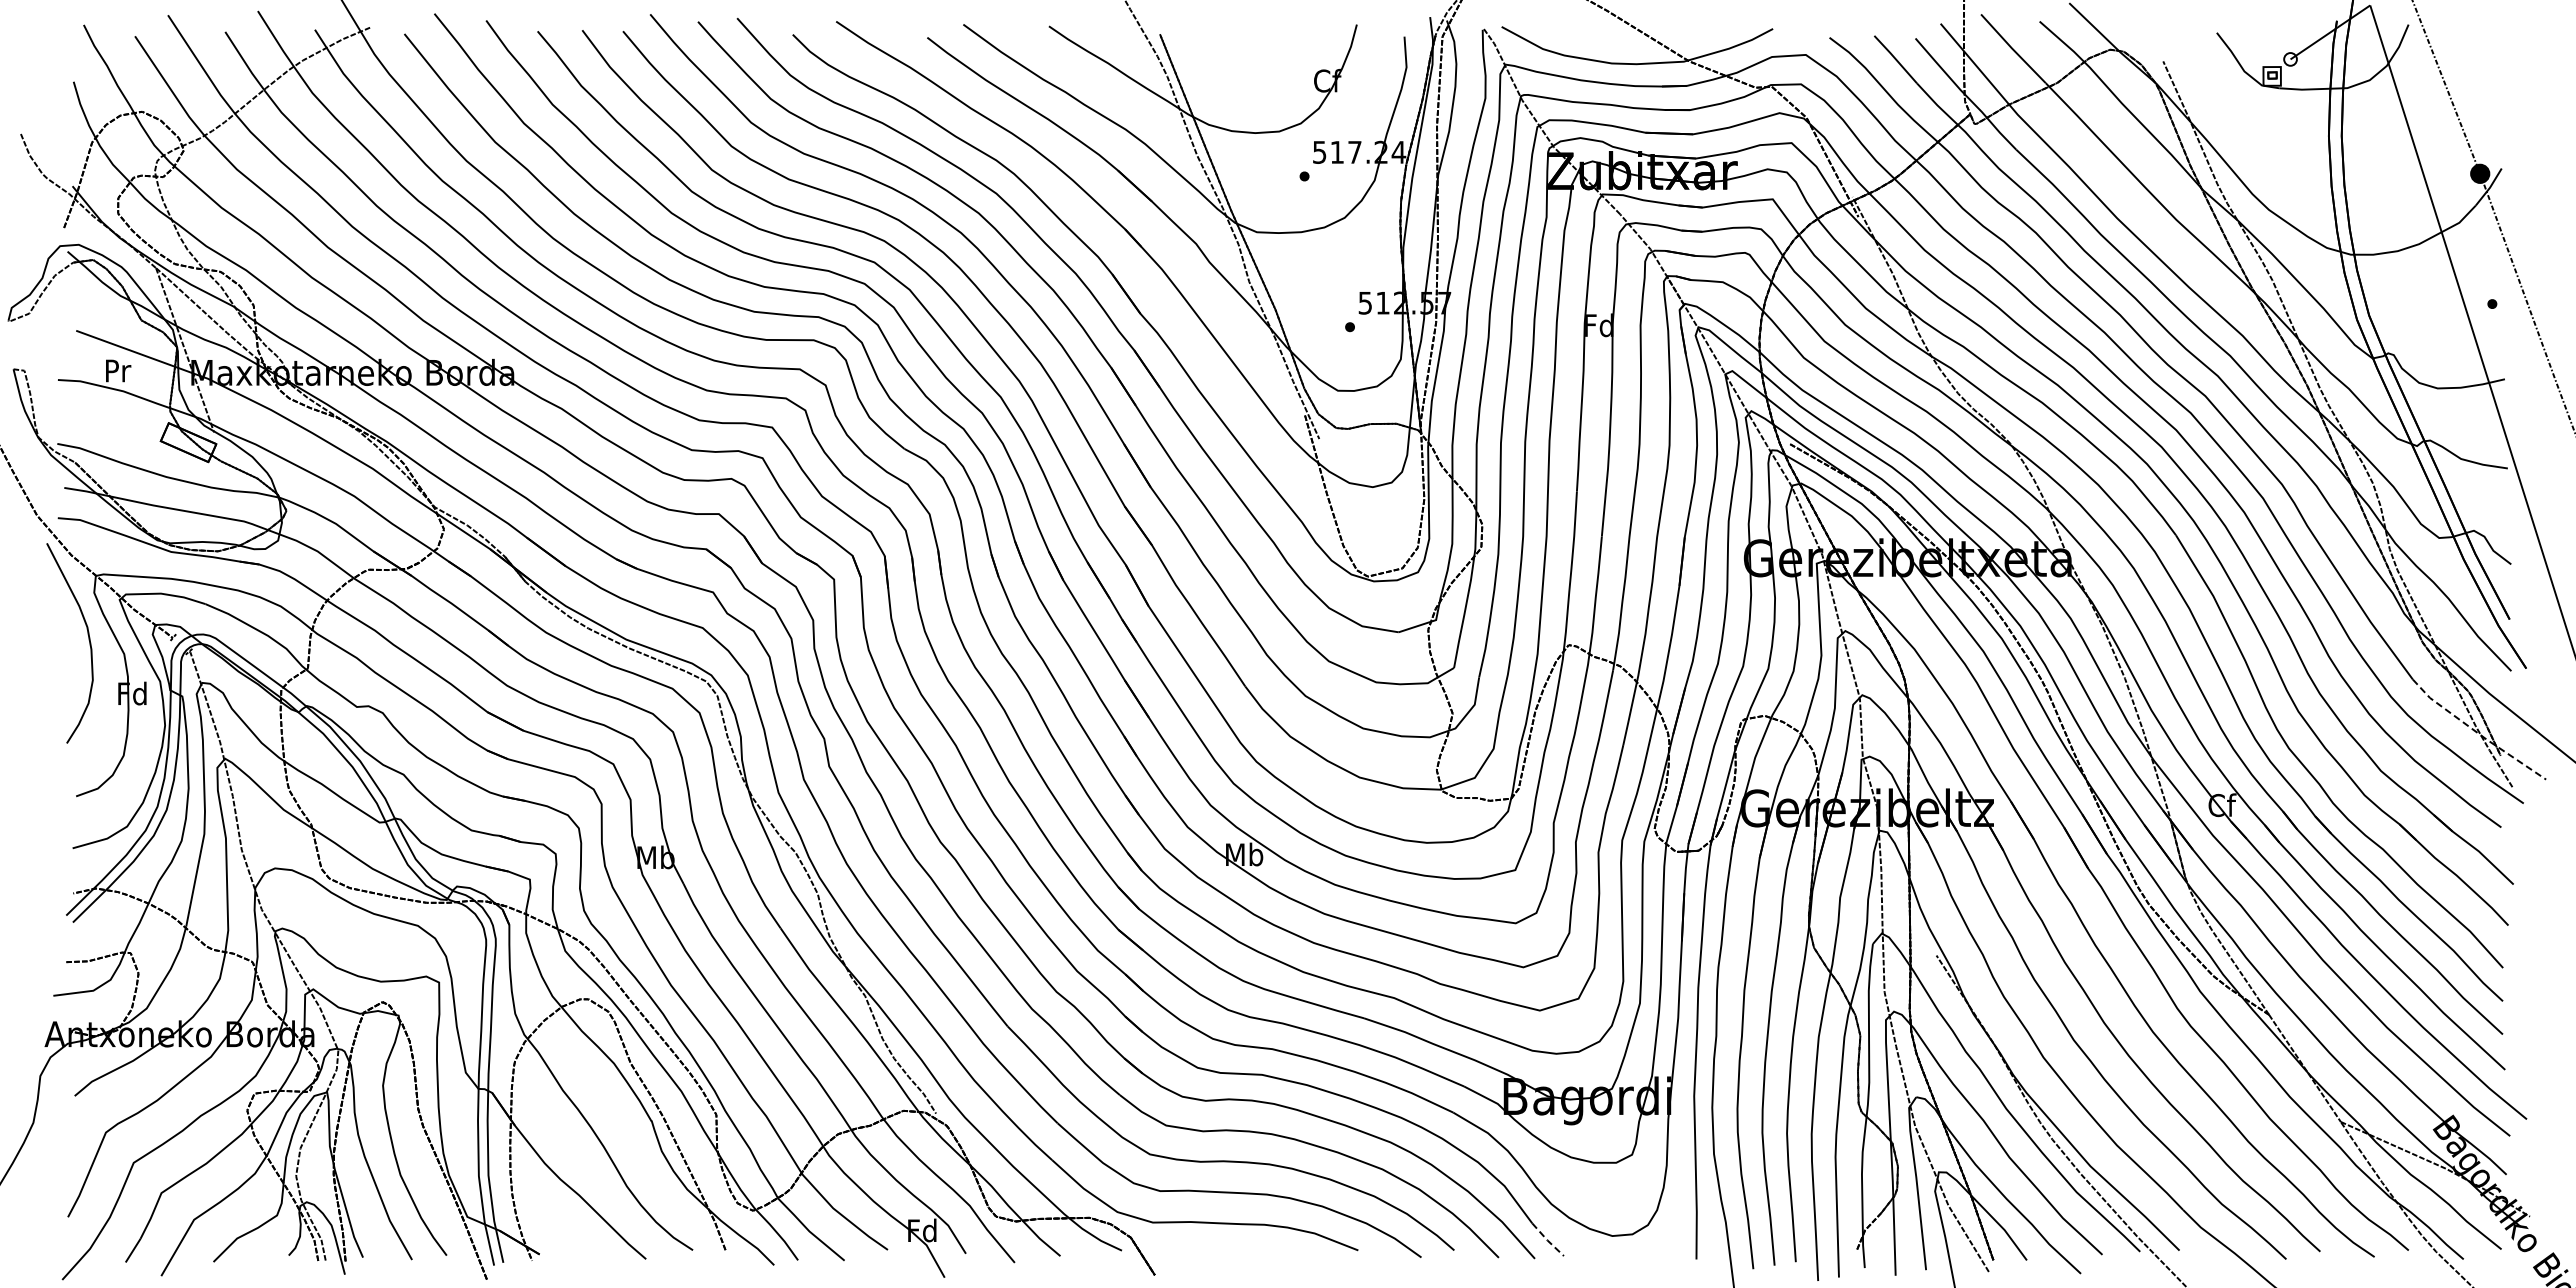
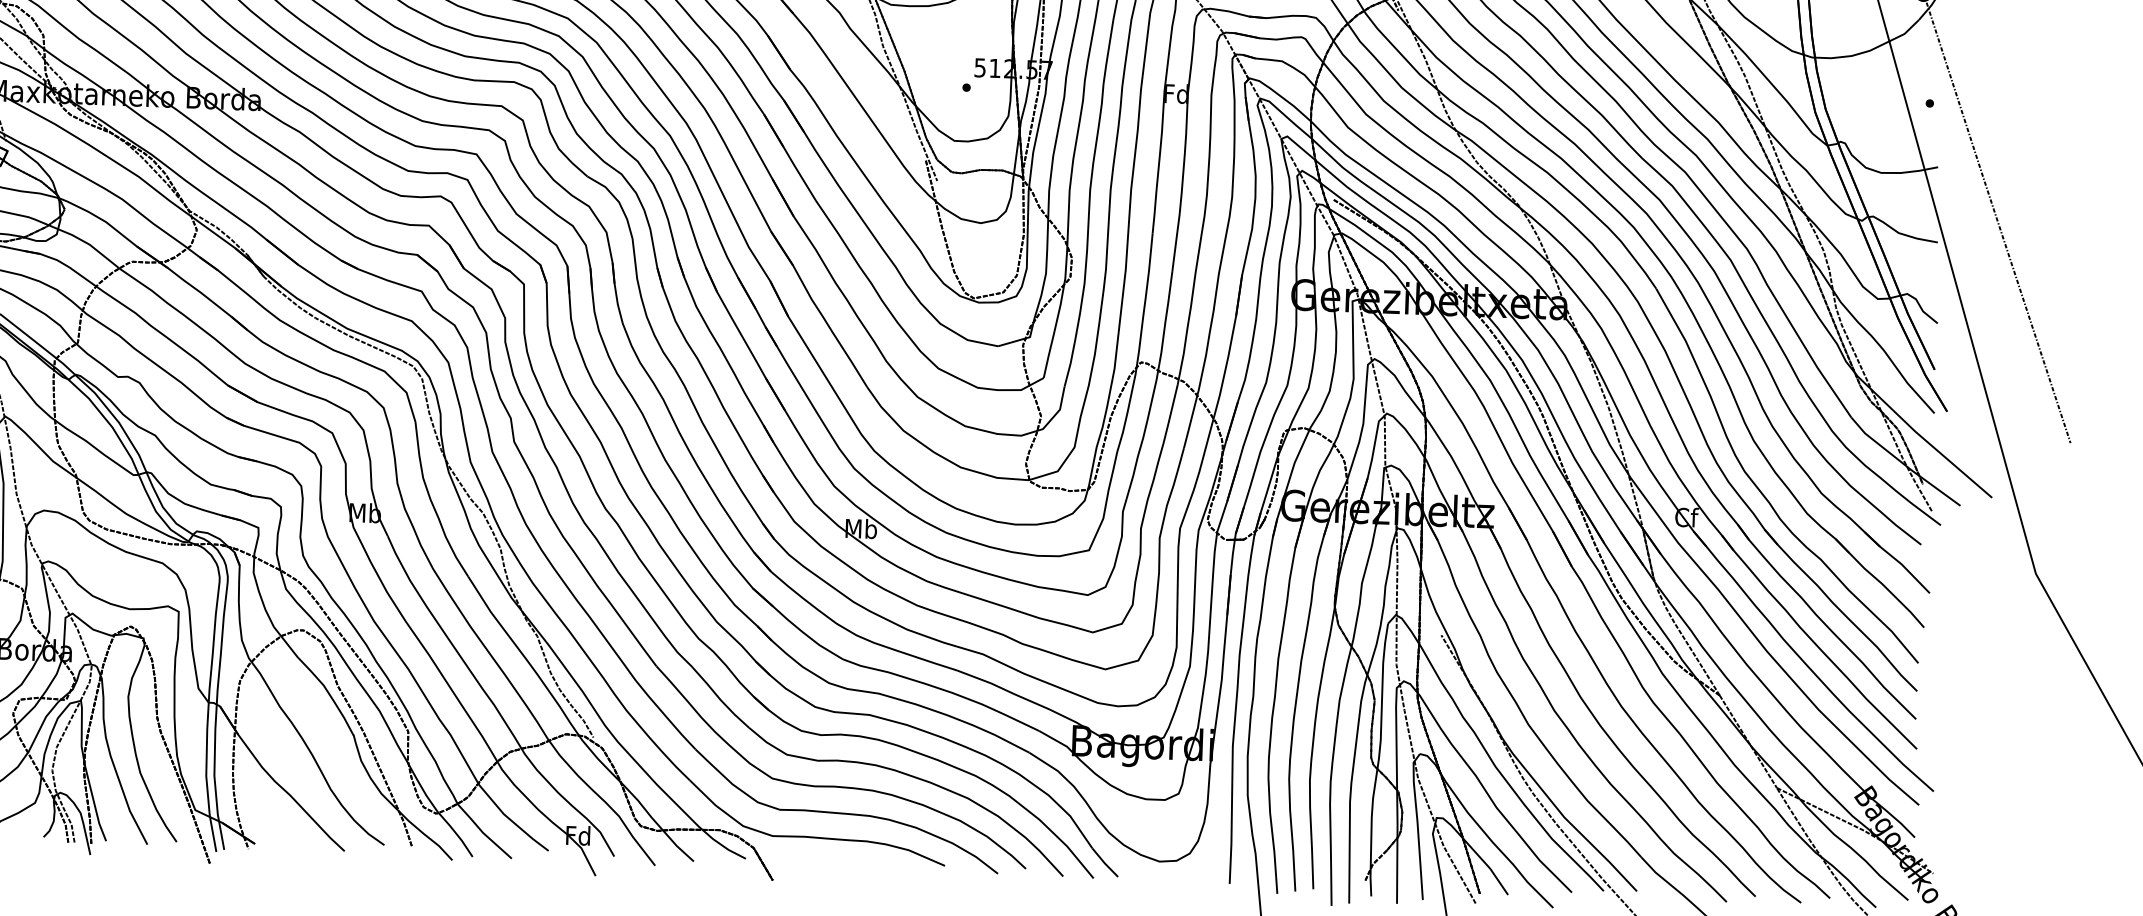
line: (2477, 732) -> (1904, 464), dashed -> solid
line: (1547, 1240) -> (1104, 863), dashed -> solid

